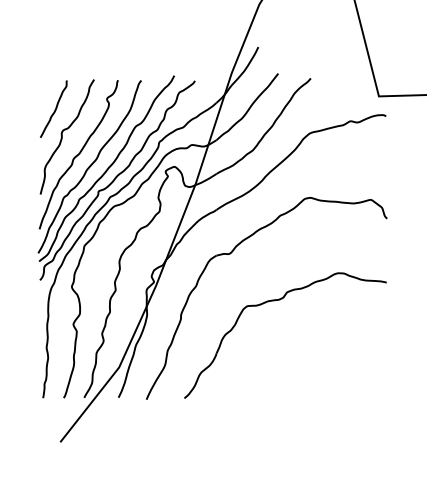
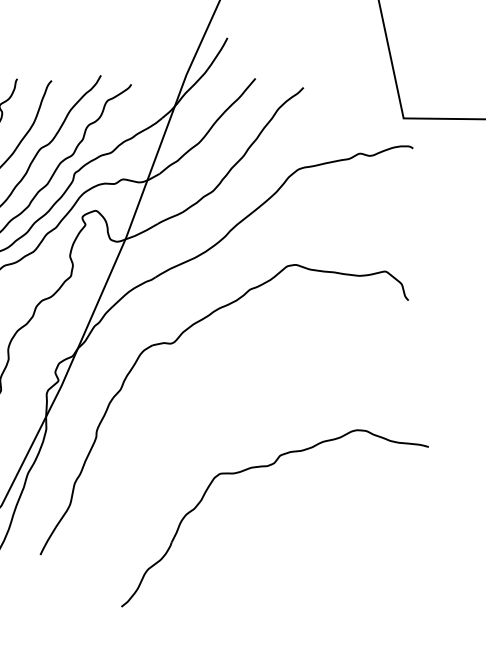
part: (280, 300) -> (269, 467), moved

